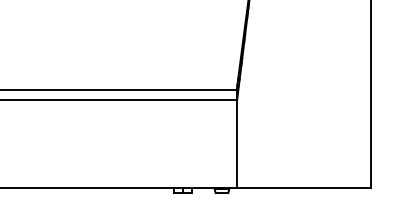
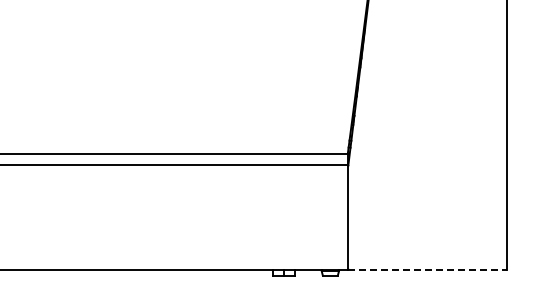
line: (303, 187) -> (427, 269), solid -> dashed

